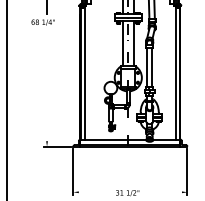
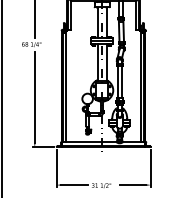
line: (46, 86) -> (34, 97), added
line: (95, 192) -> (74, 185), added
line: (165, 192) -> (132, 185), added

